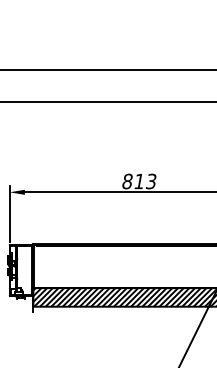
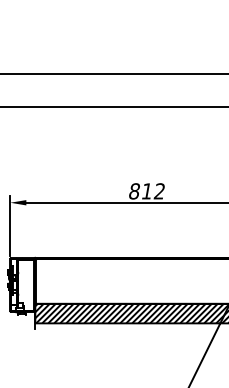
text: (150, 181) -> (158, 191), 813 -> 812

